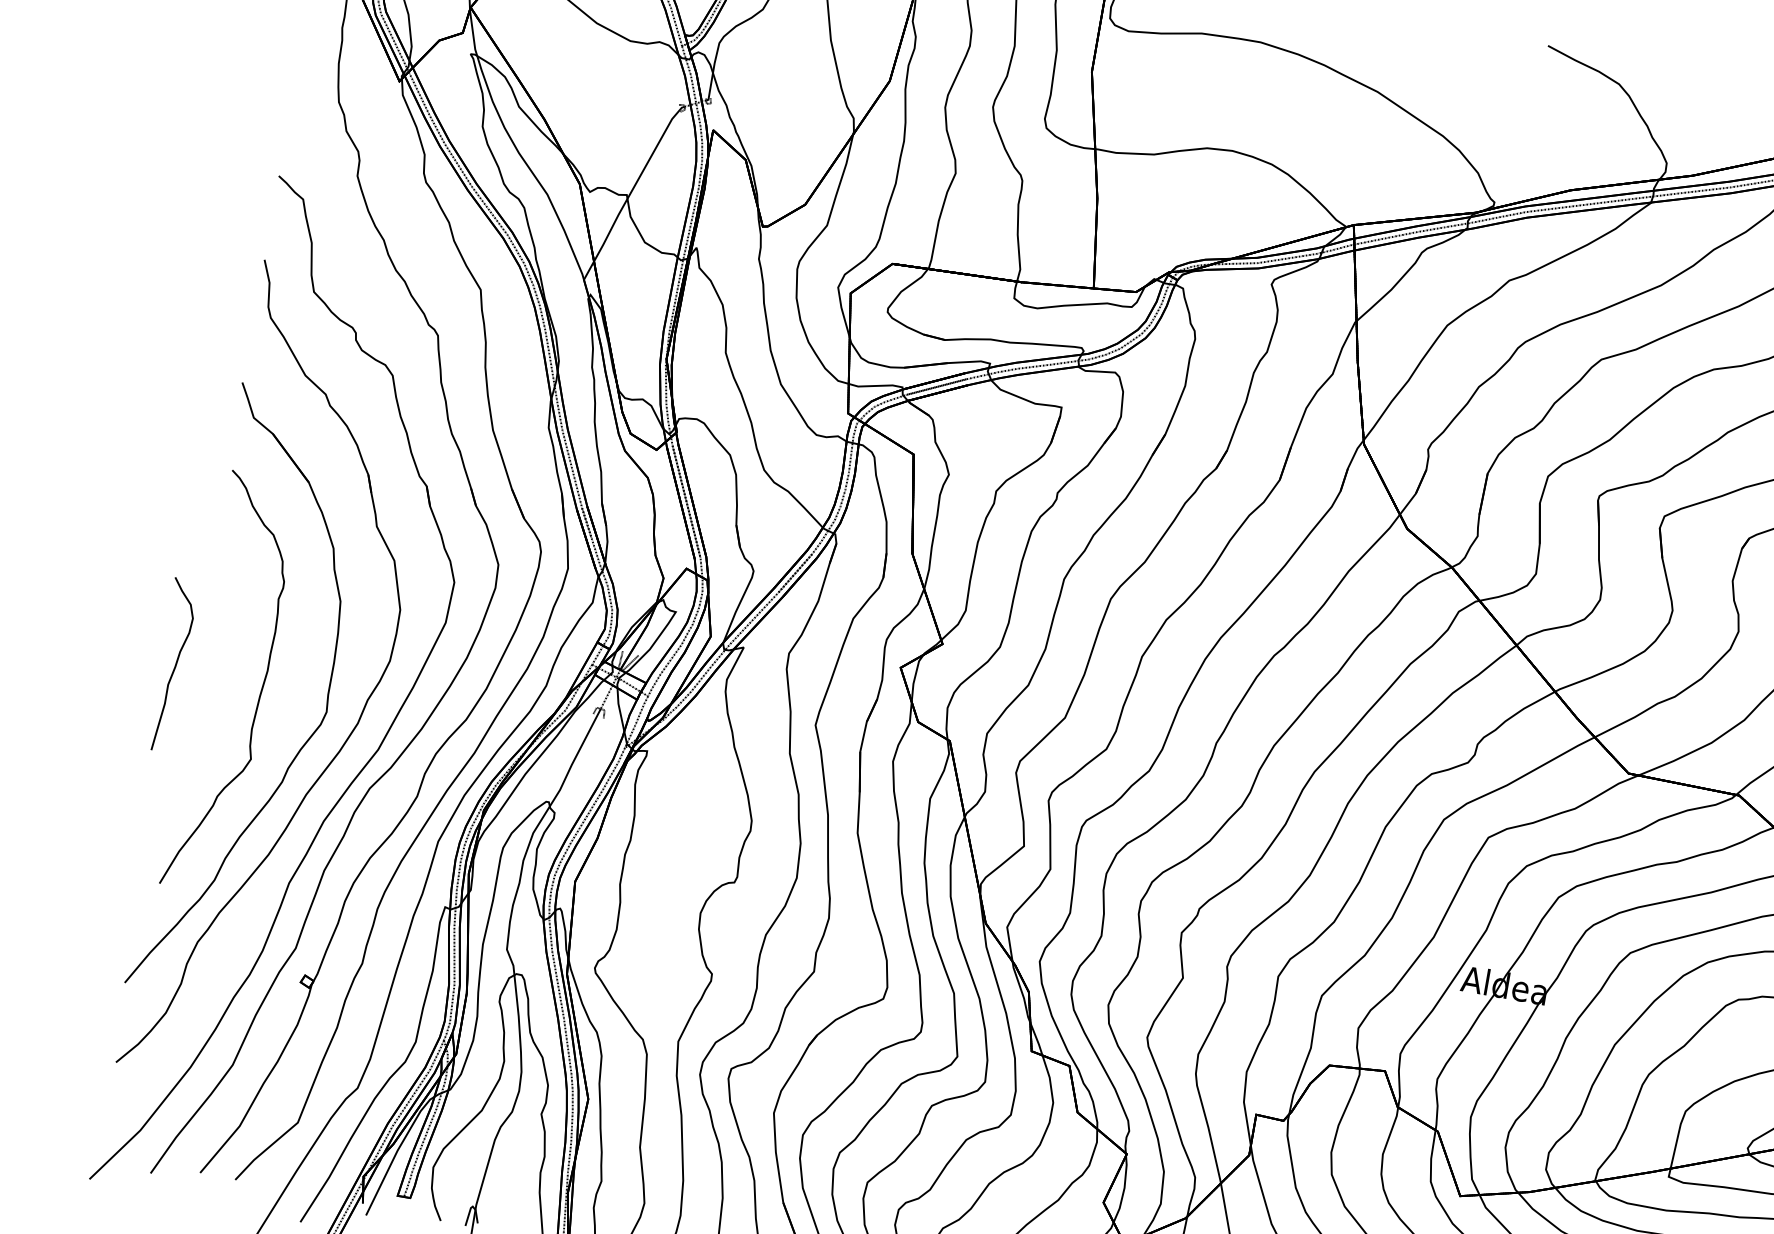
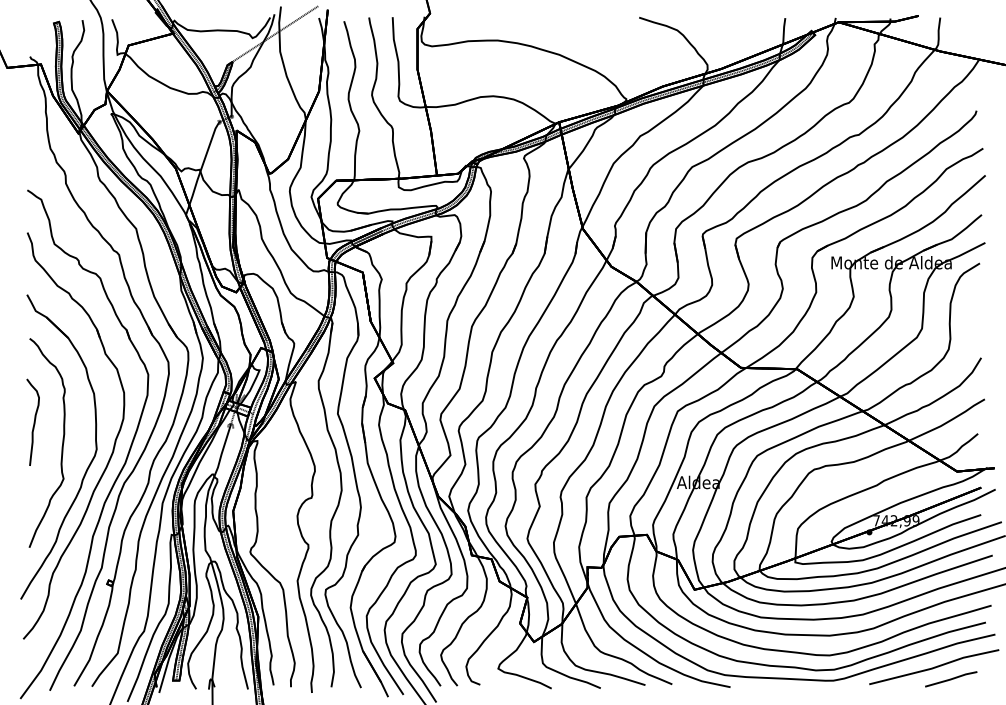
curve: (173, 663) -> (33, 421), moved

